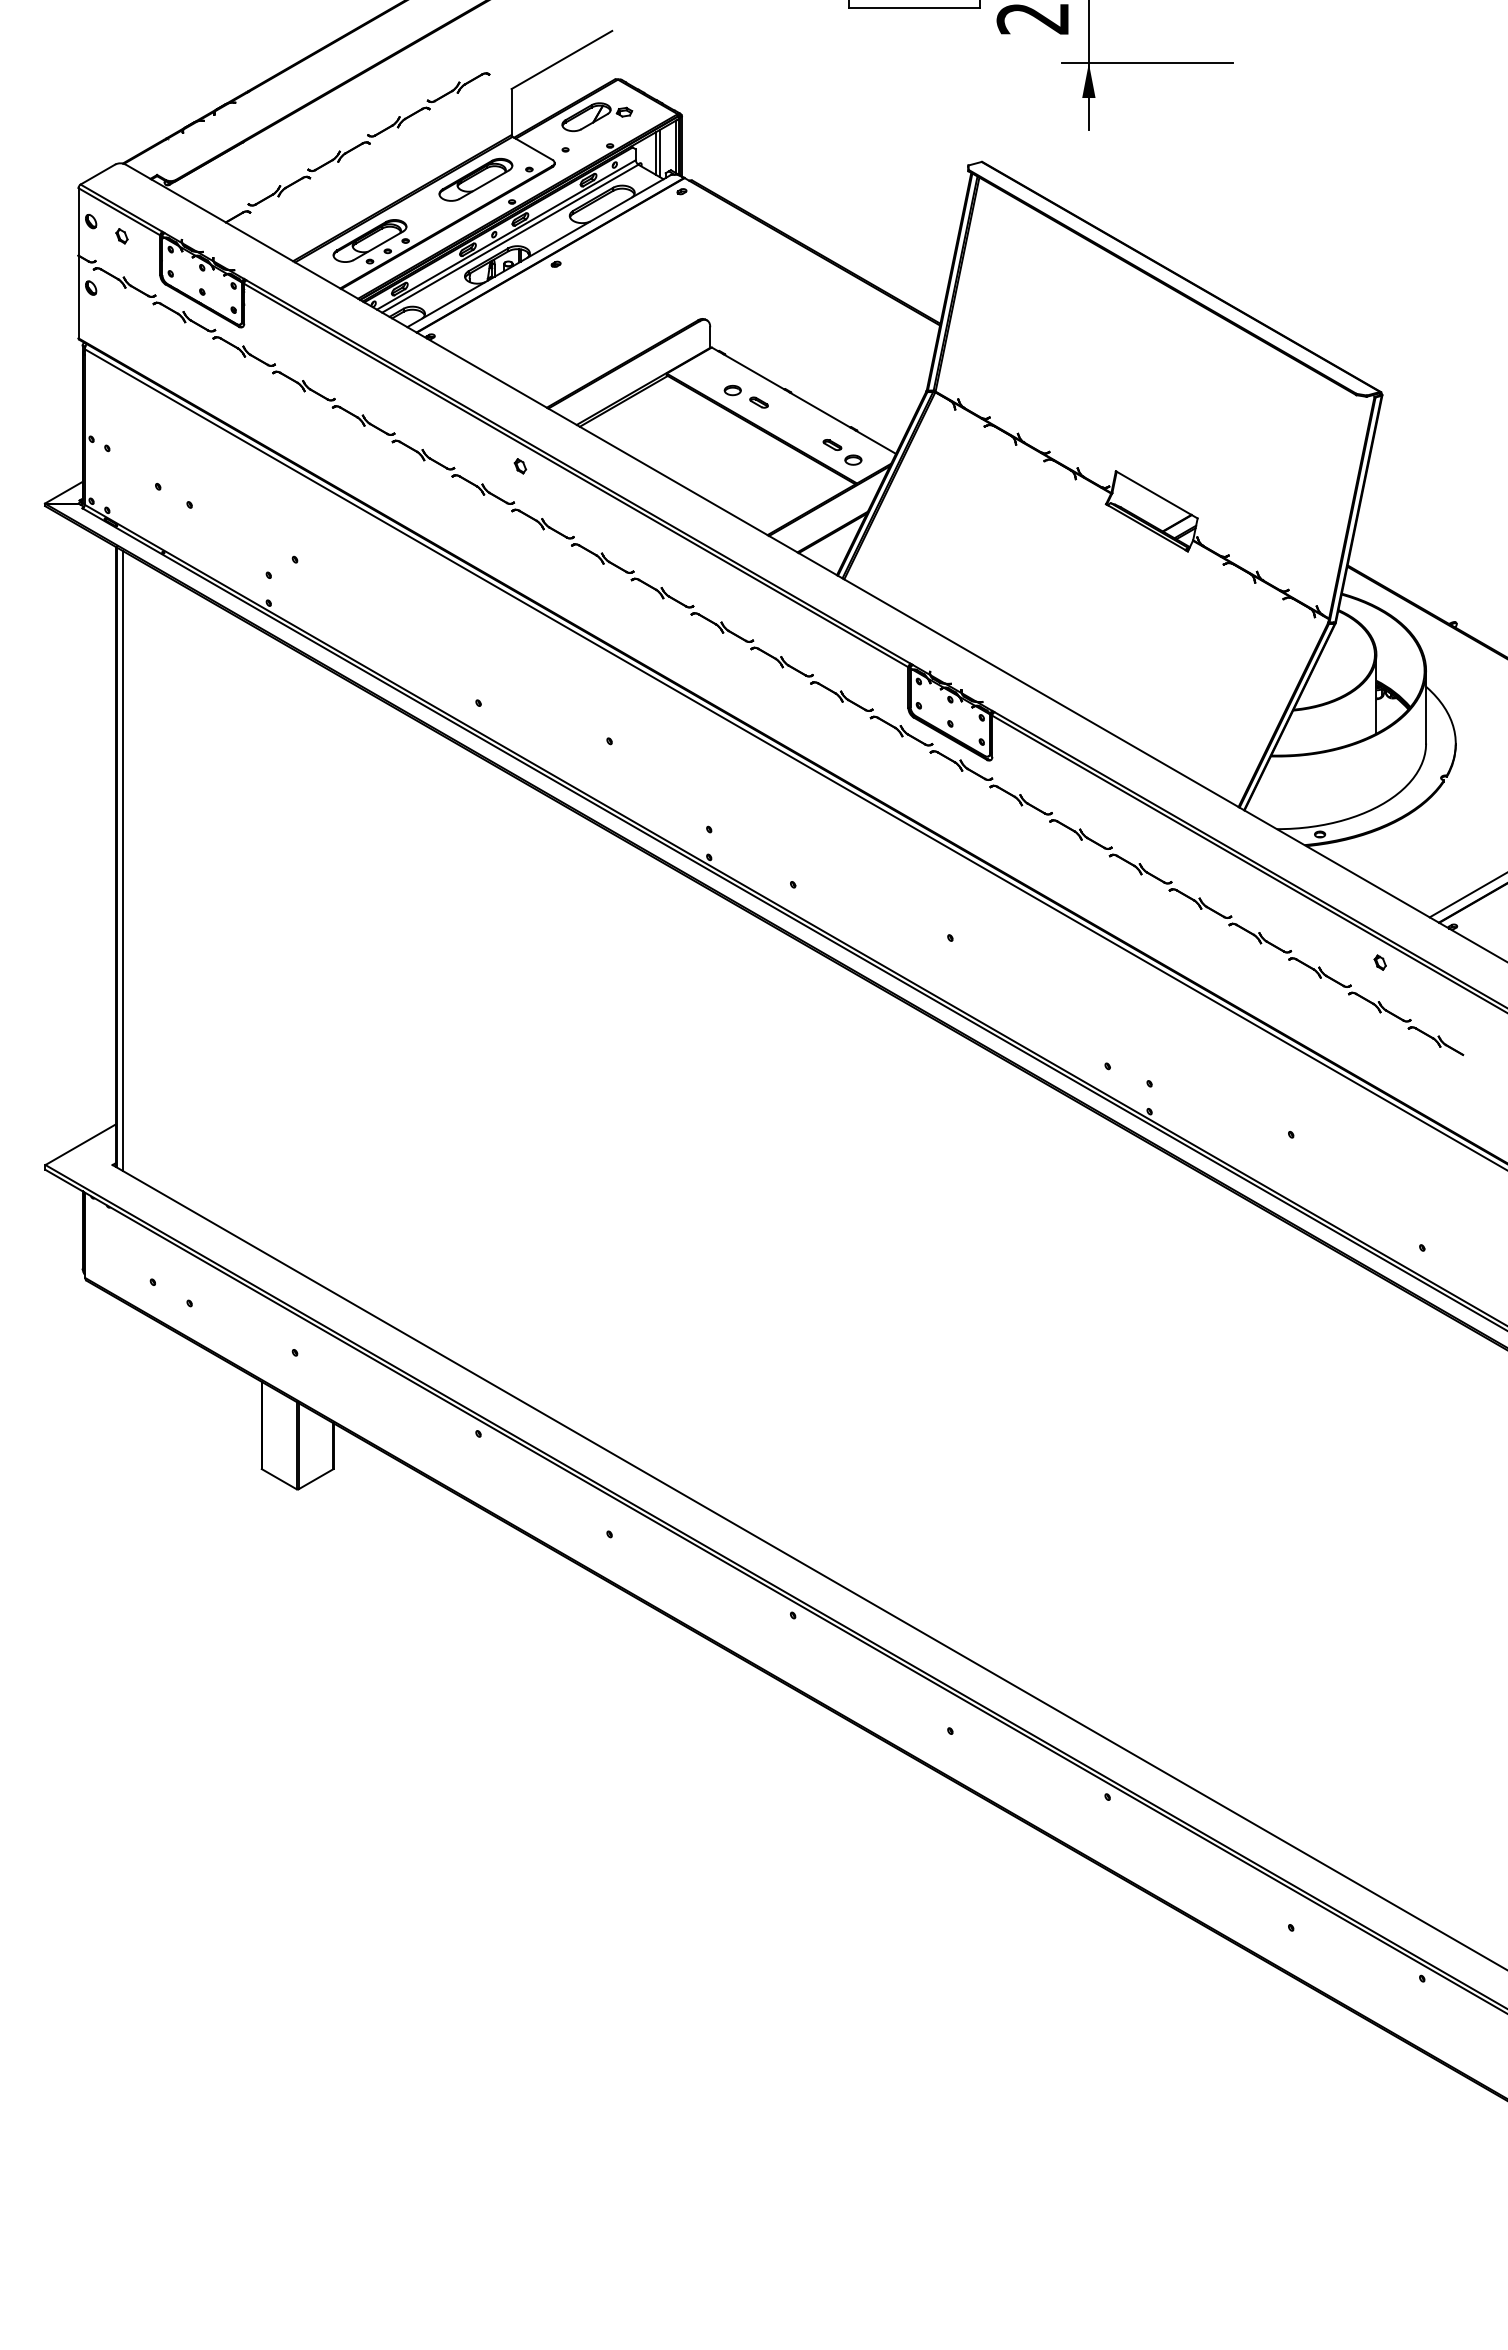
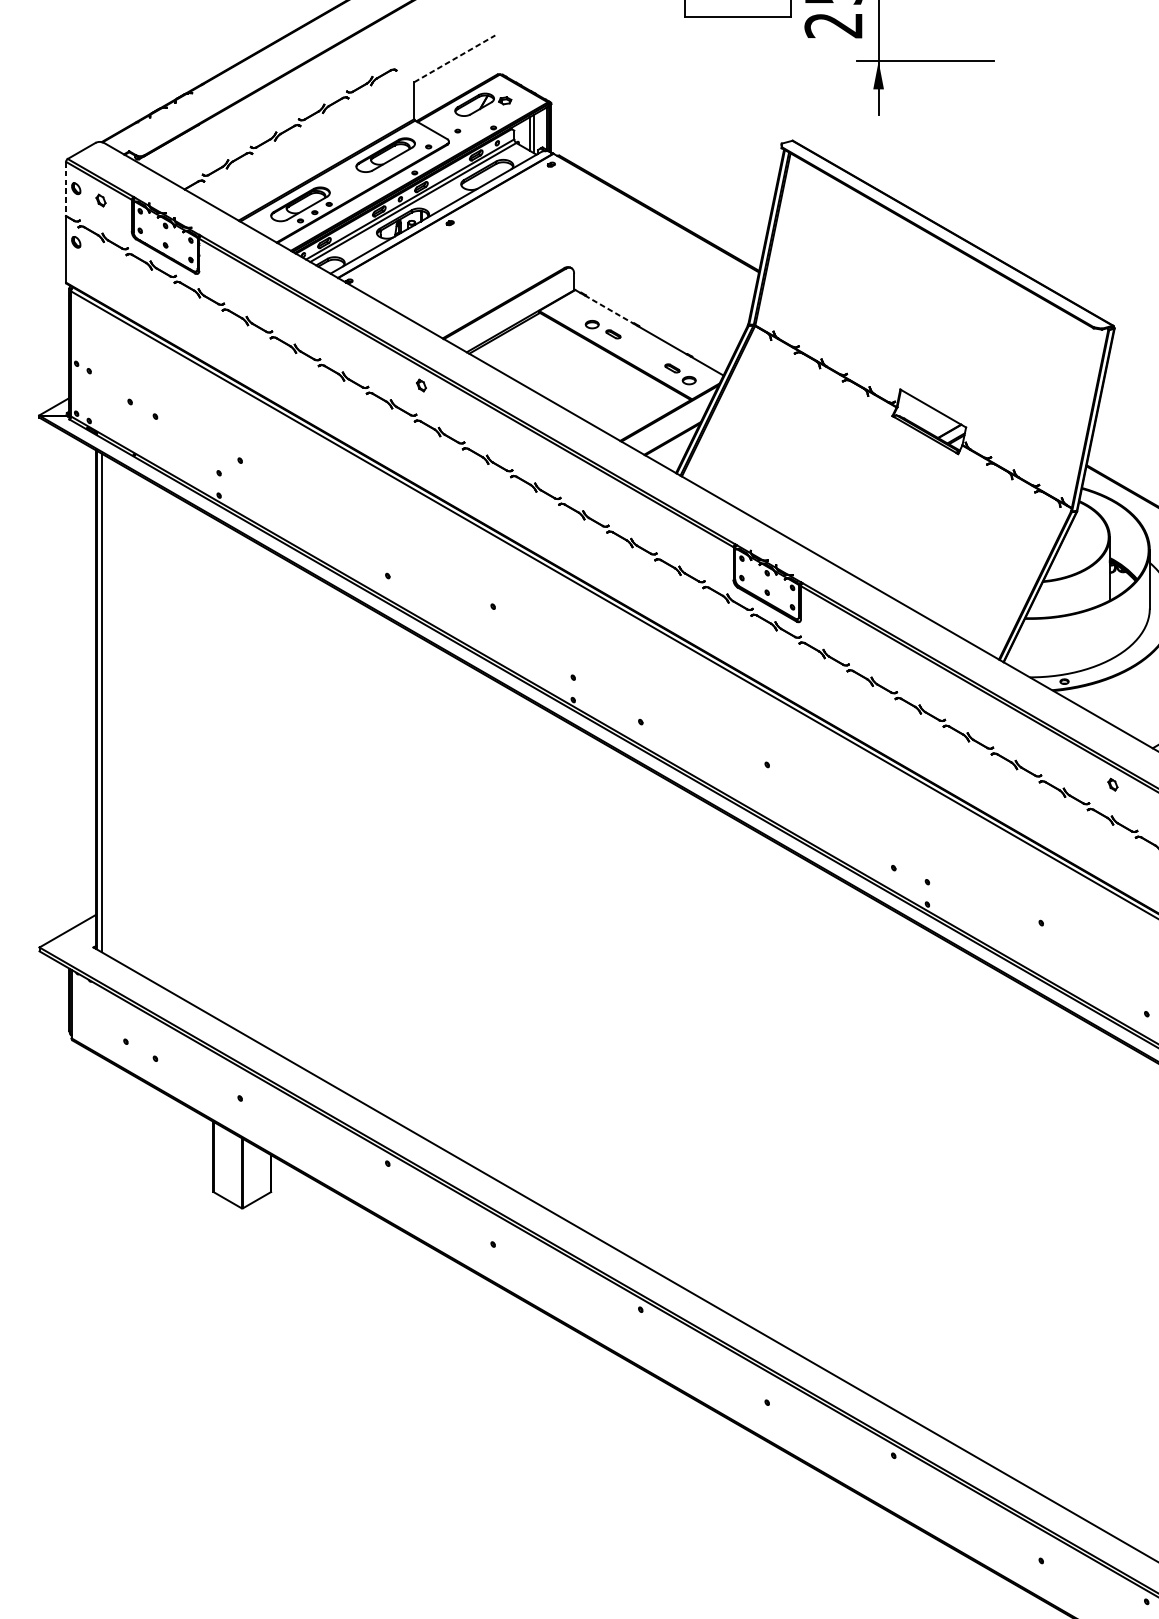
line: (562, 59) -> (455, 58), solid -> dashed
line: (78, 221) -> (66, 188), solid -> dashed
line: (754, 372) -> (609, 310), solid -> dashed

